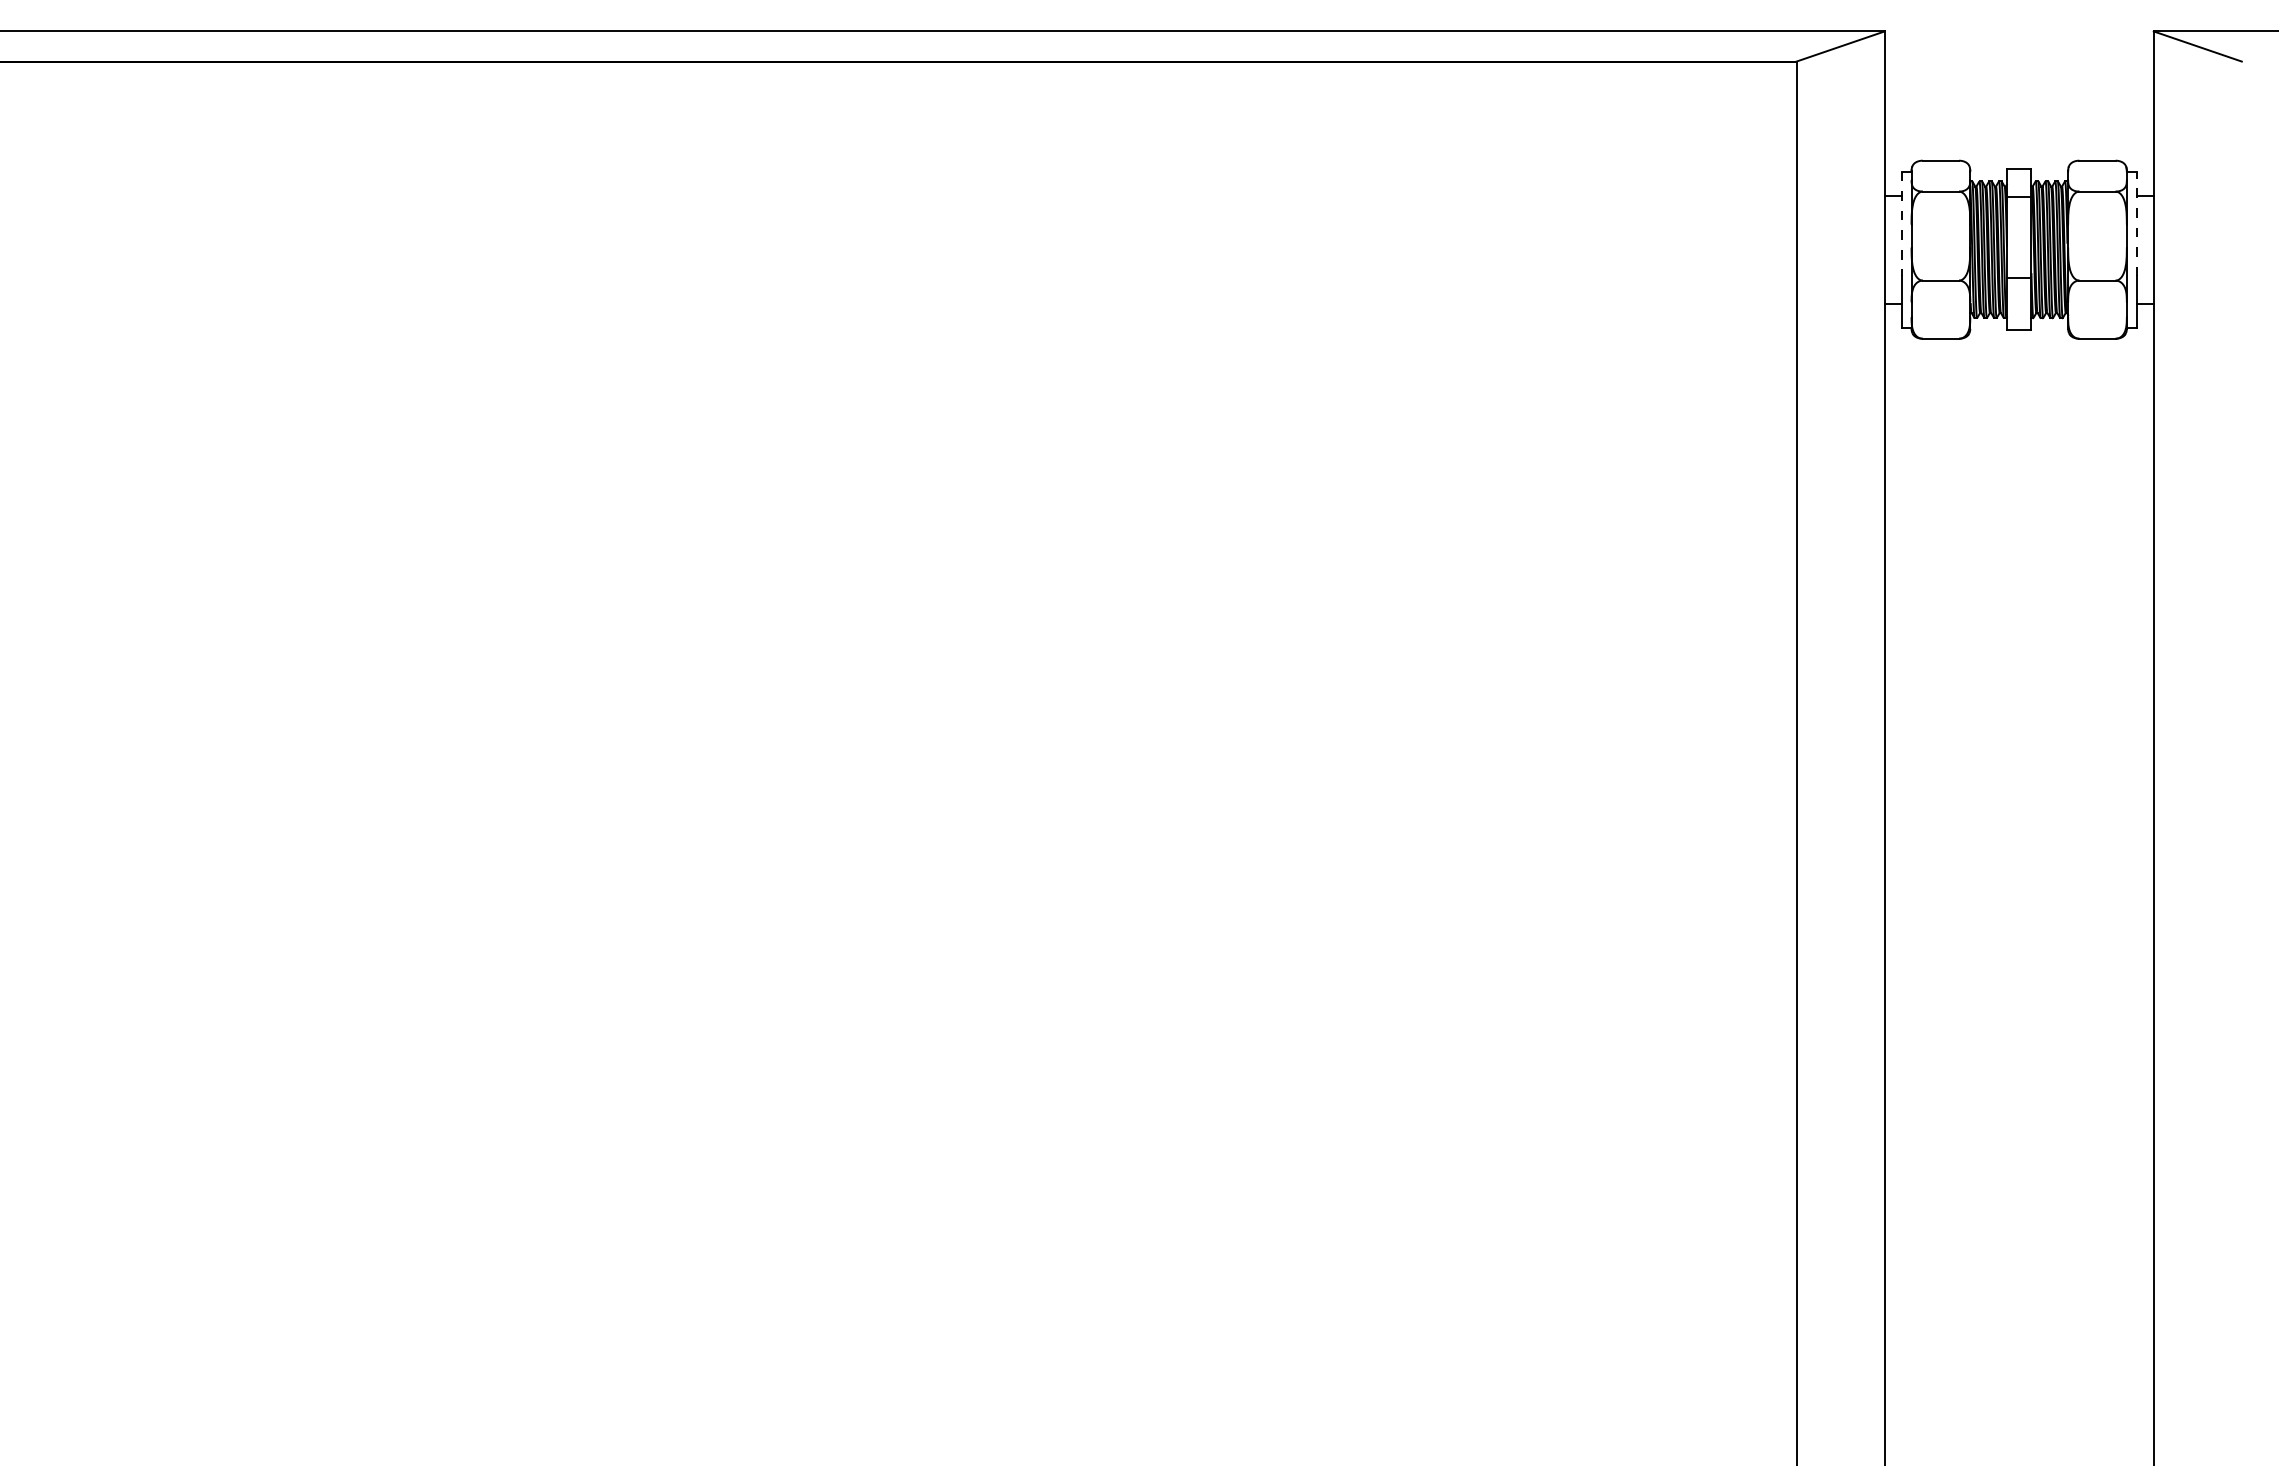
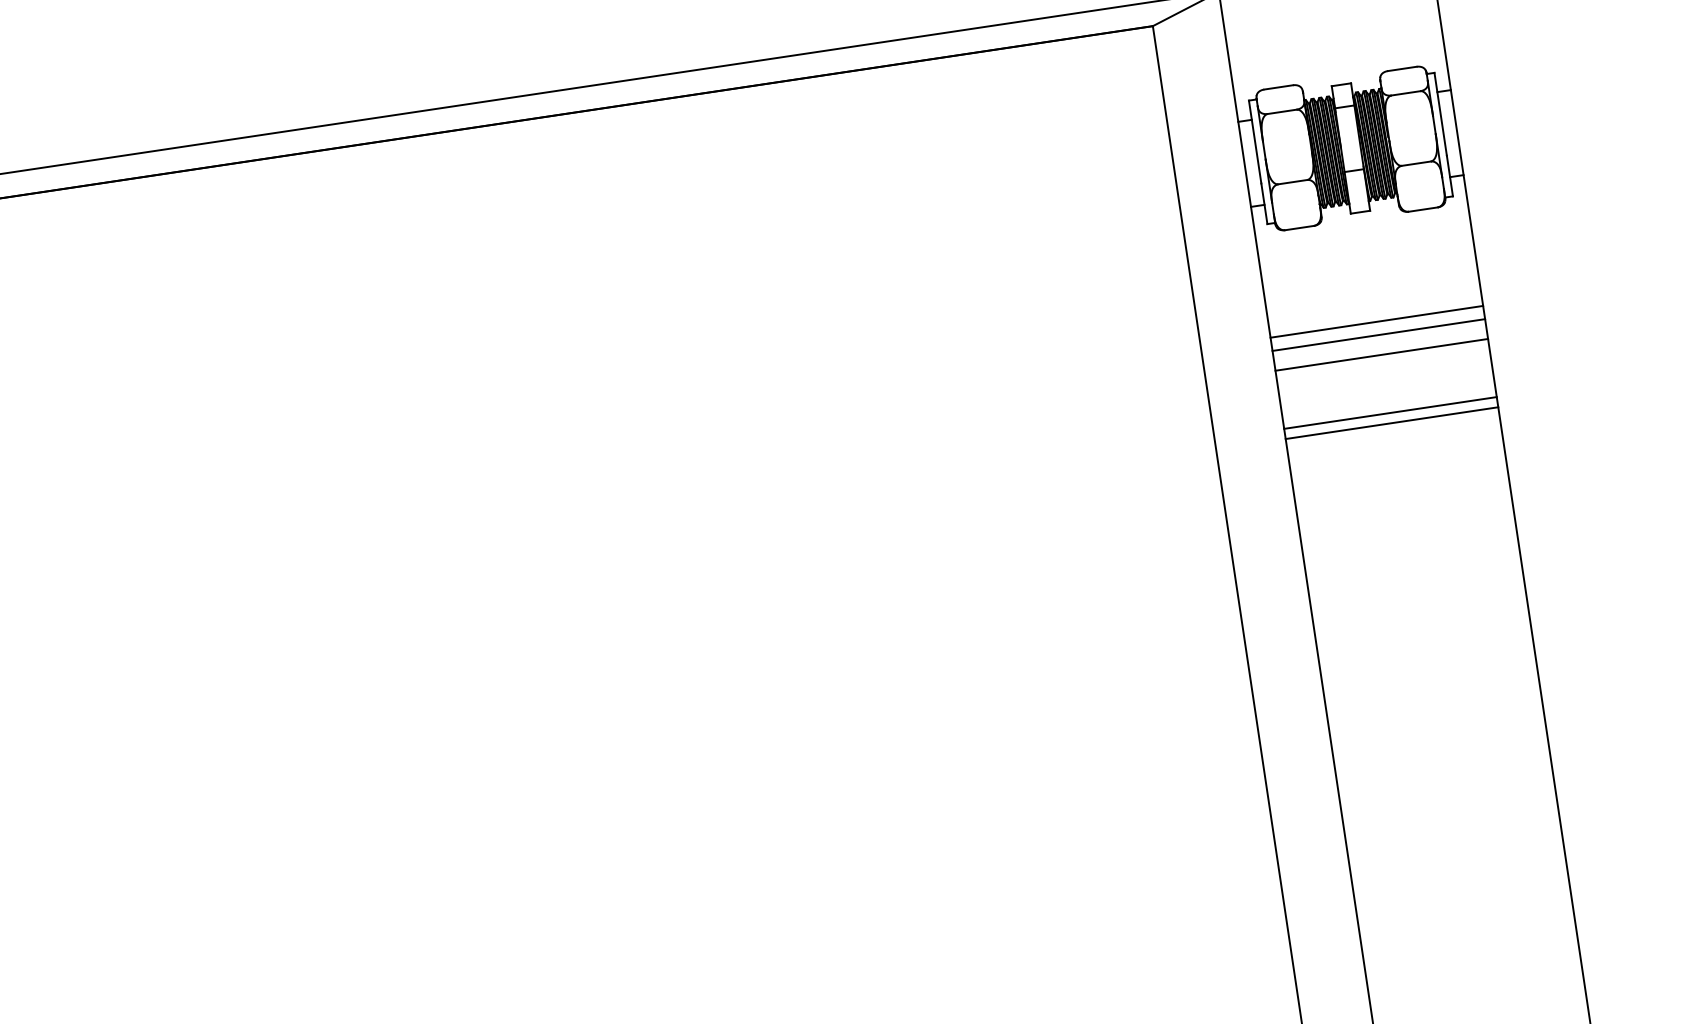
line: (2136, 223) -> (1440, 113), dashed -> solid
line: (1901, 224) -> (1254, 142), dashed -> solid
line: (2018, 469) -> (1376, 322), added
line: (2018, 485) -> (1378, 334), added
line: (2018, 510) -> (1381, 354), added
line: (2018, 584) -> (1389, 413), added
line: (2018, 597) -> (1391, 423), added

